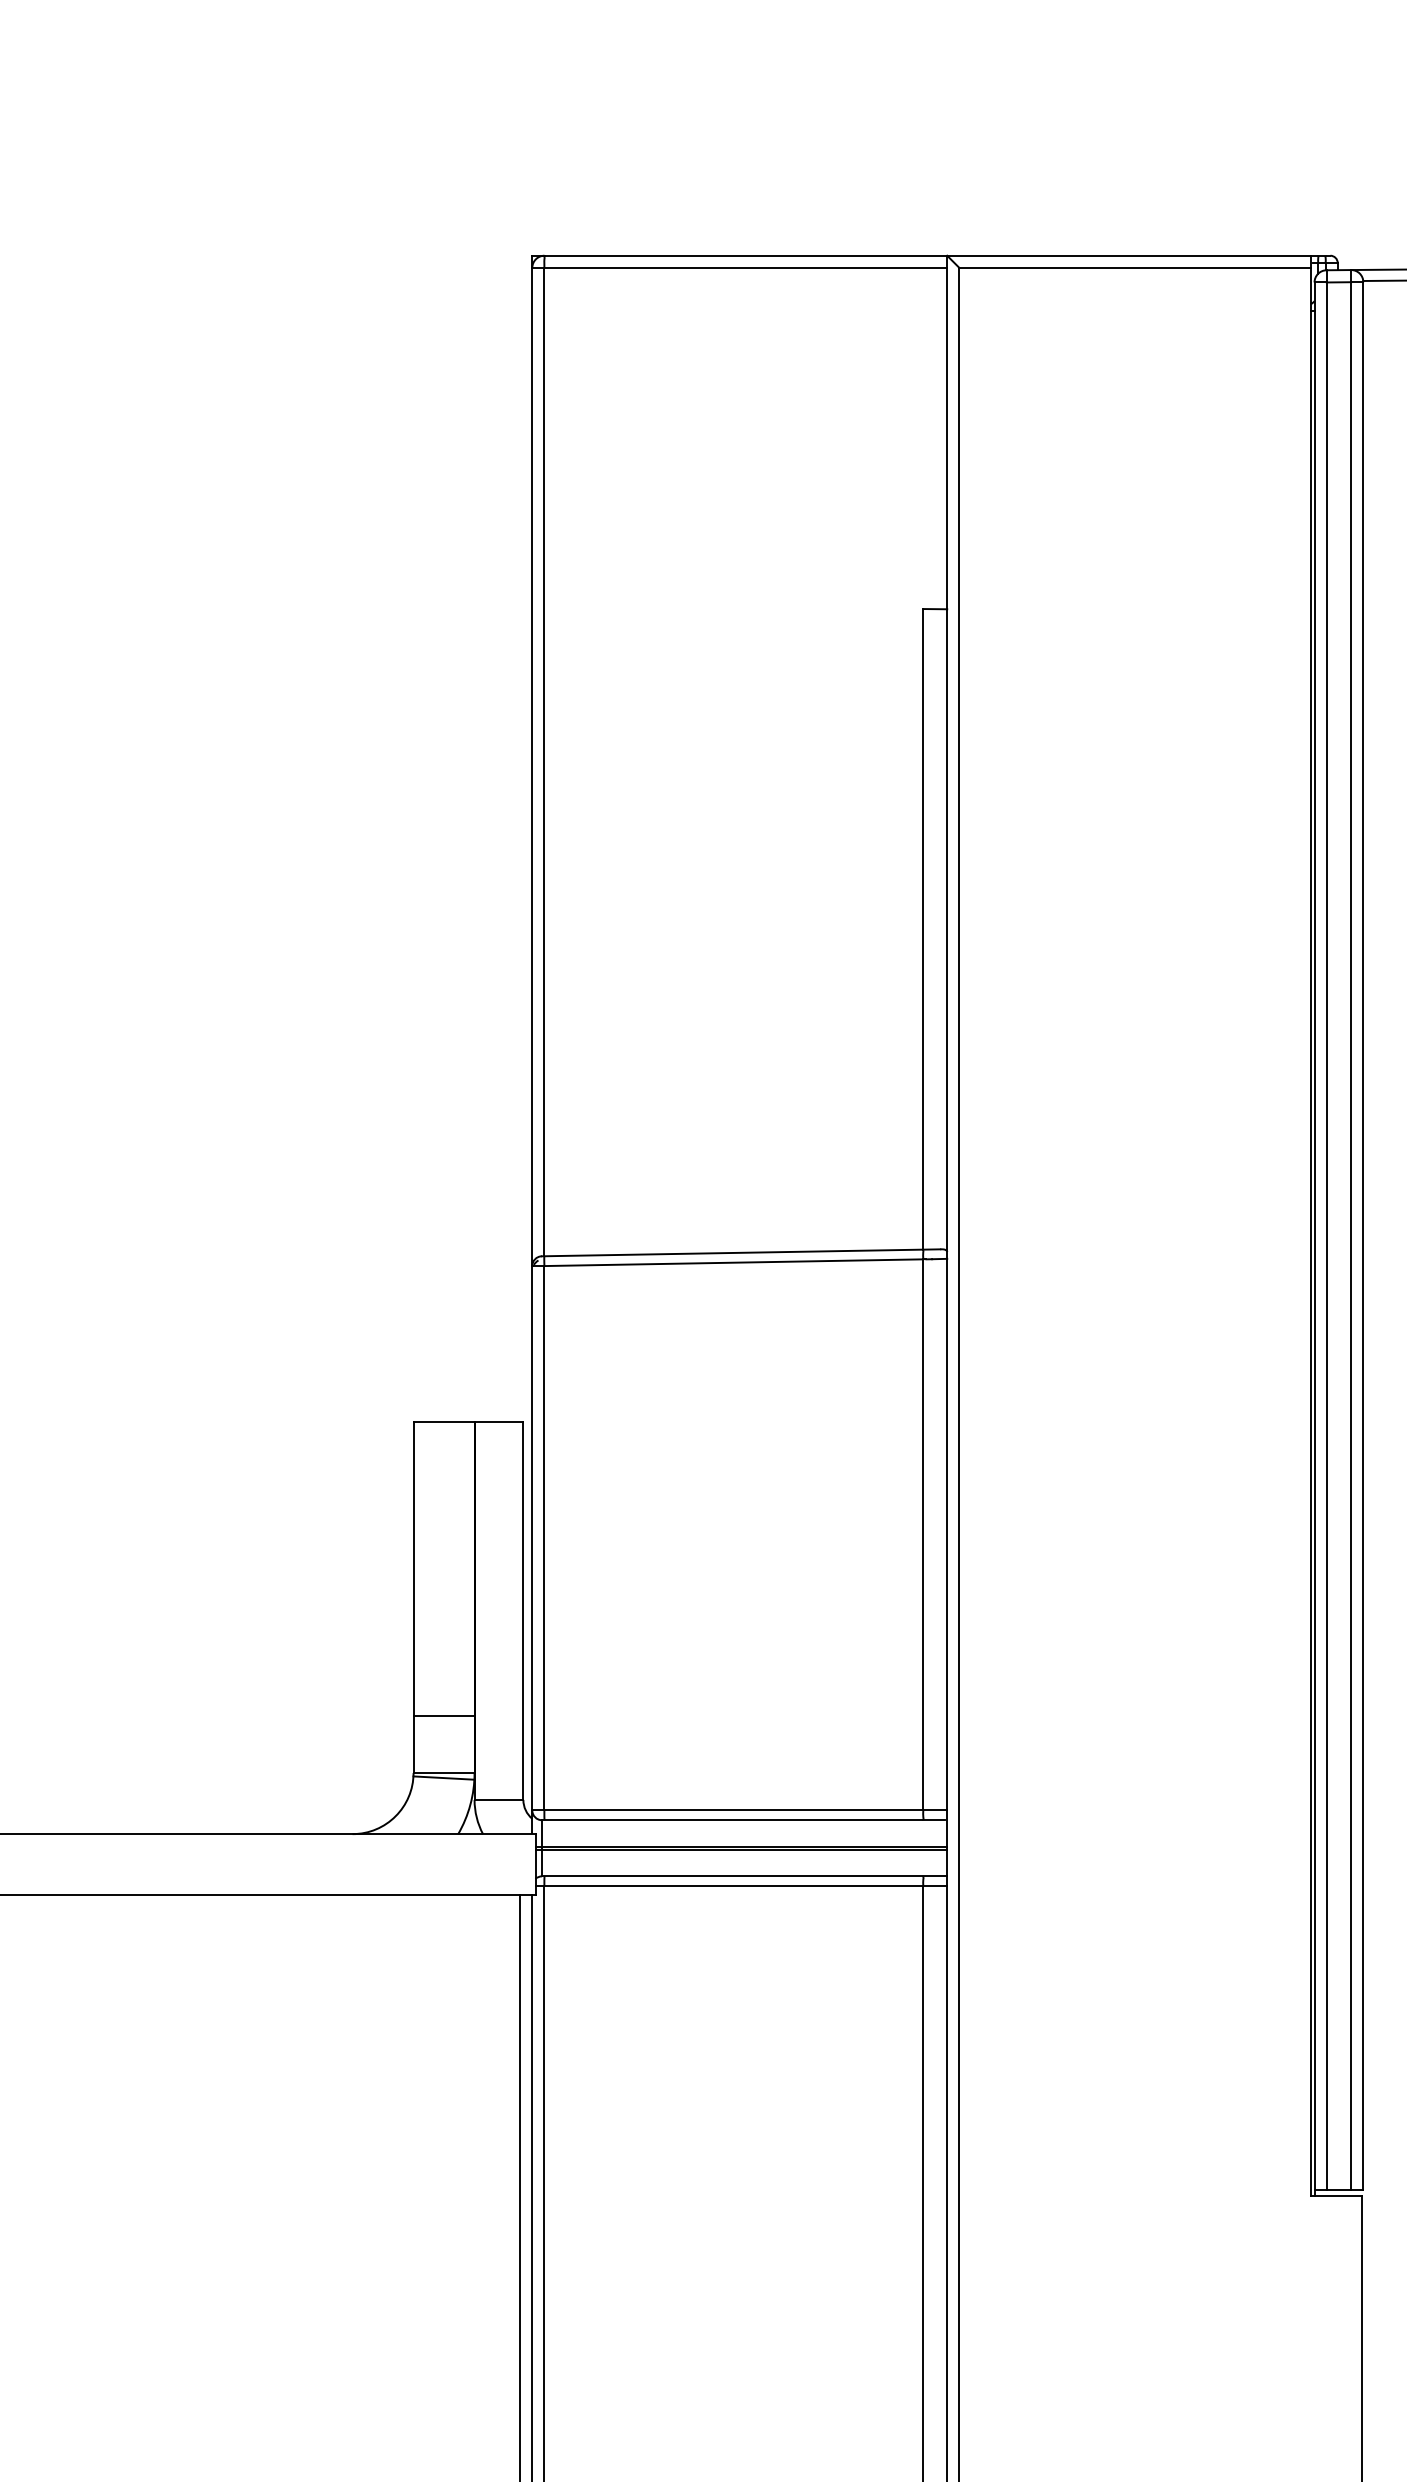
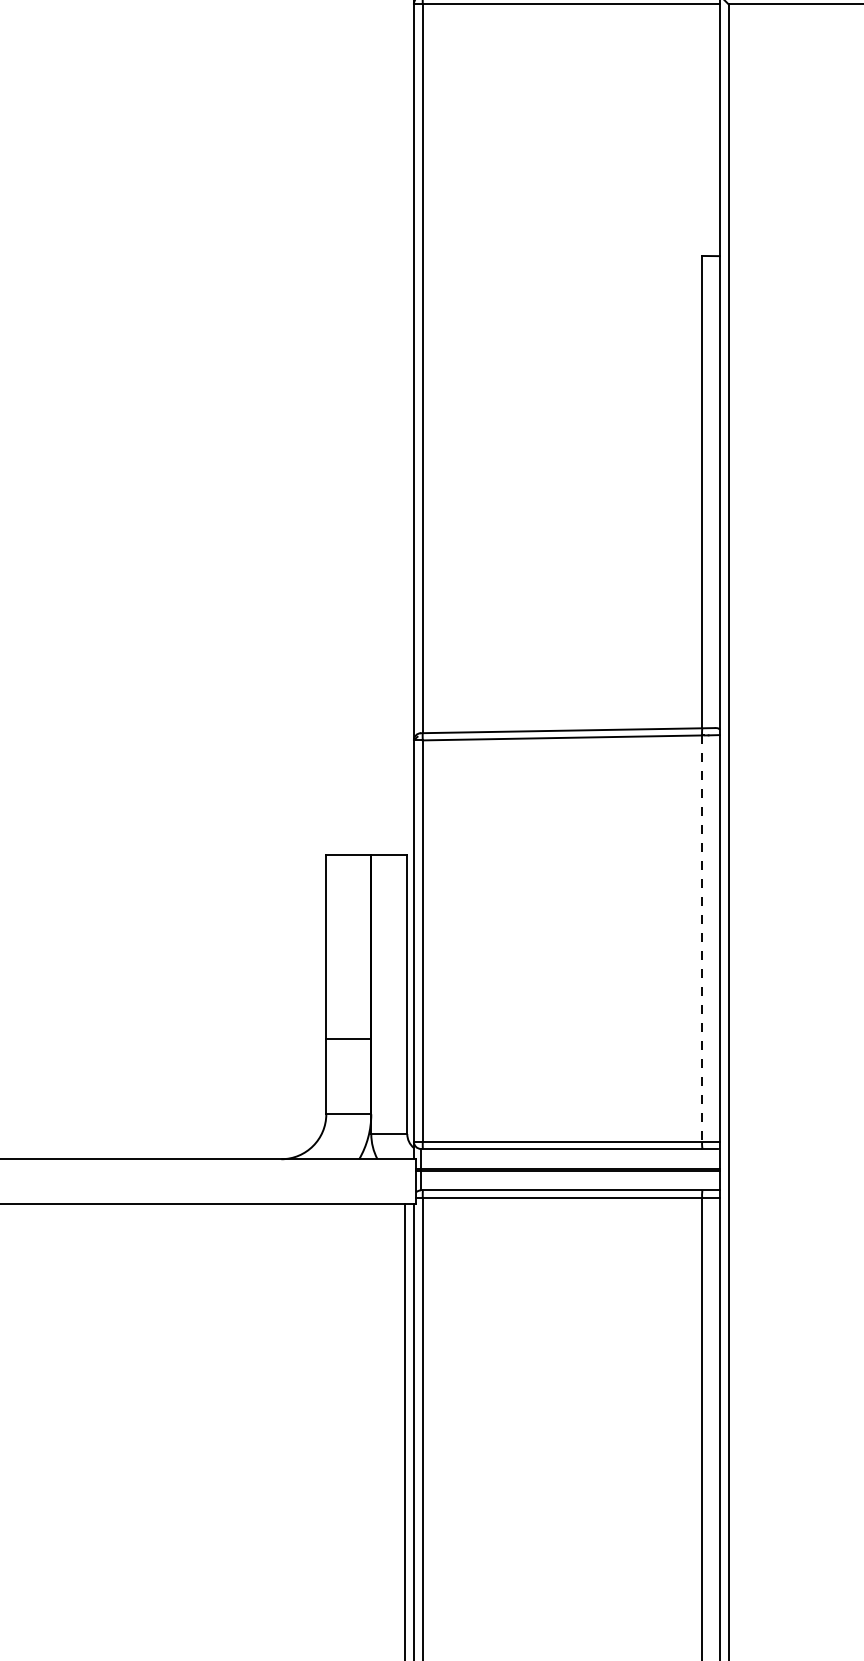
line: (923, 1534) -> (702, 938), solid -> dashed
line: (443, 1716) -> (348, 1038), moved
line: (443, 1777) -> (348, 1117), removed

